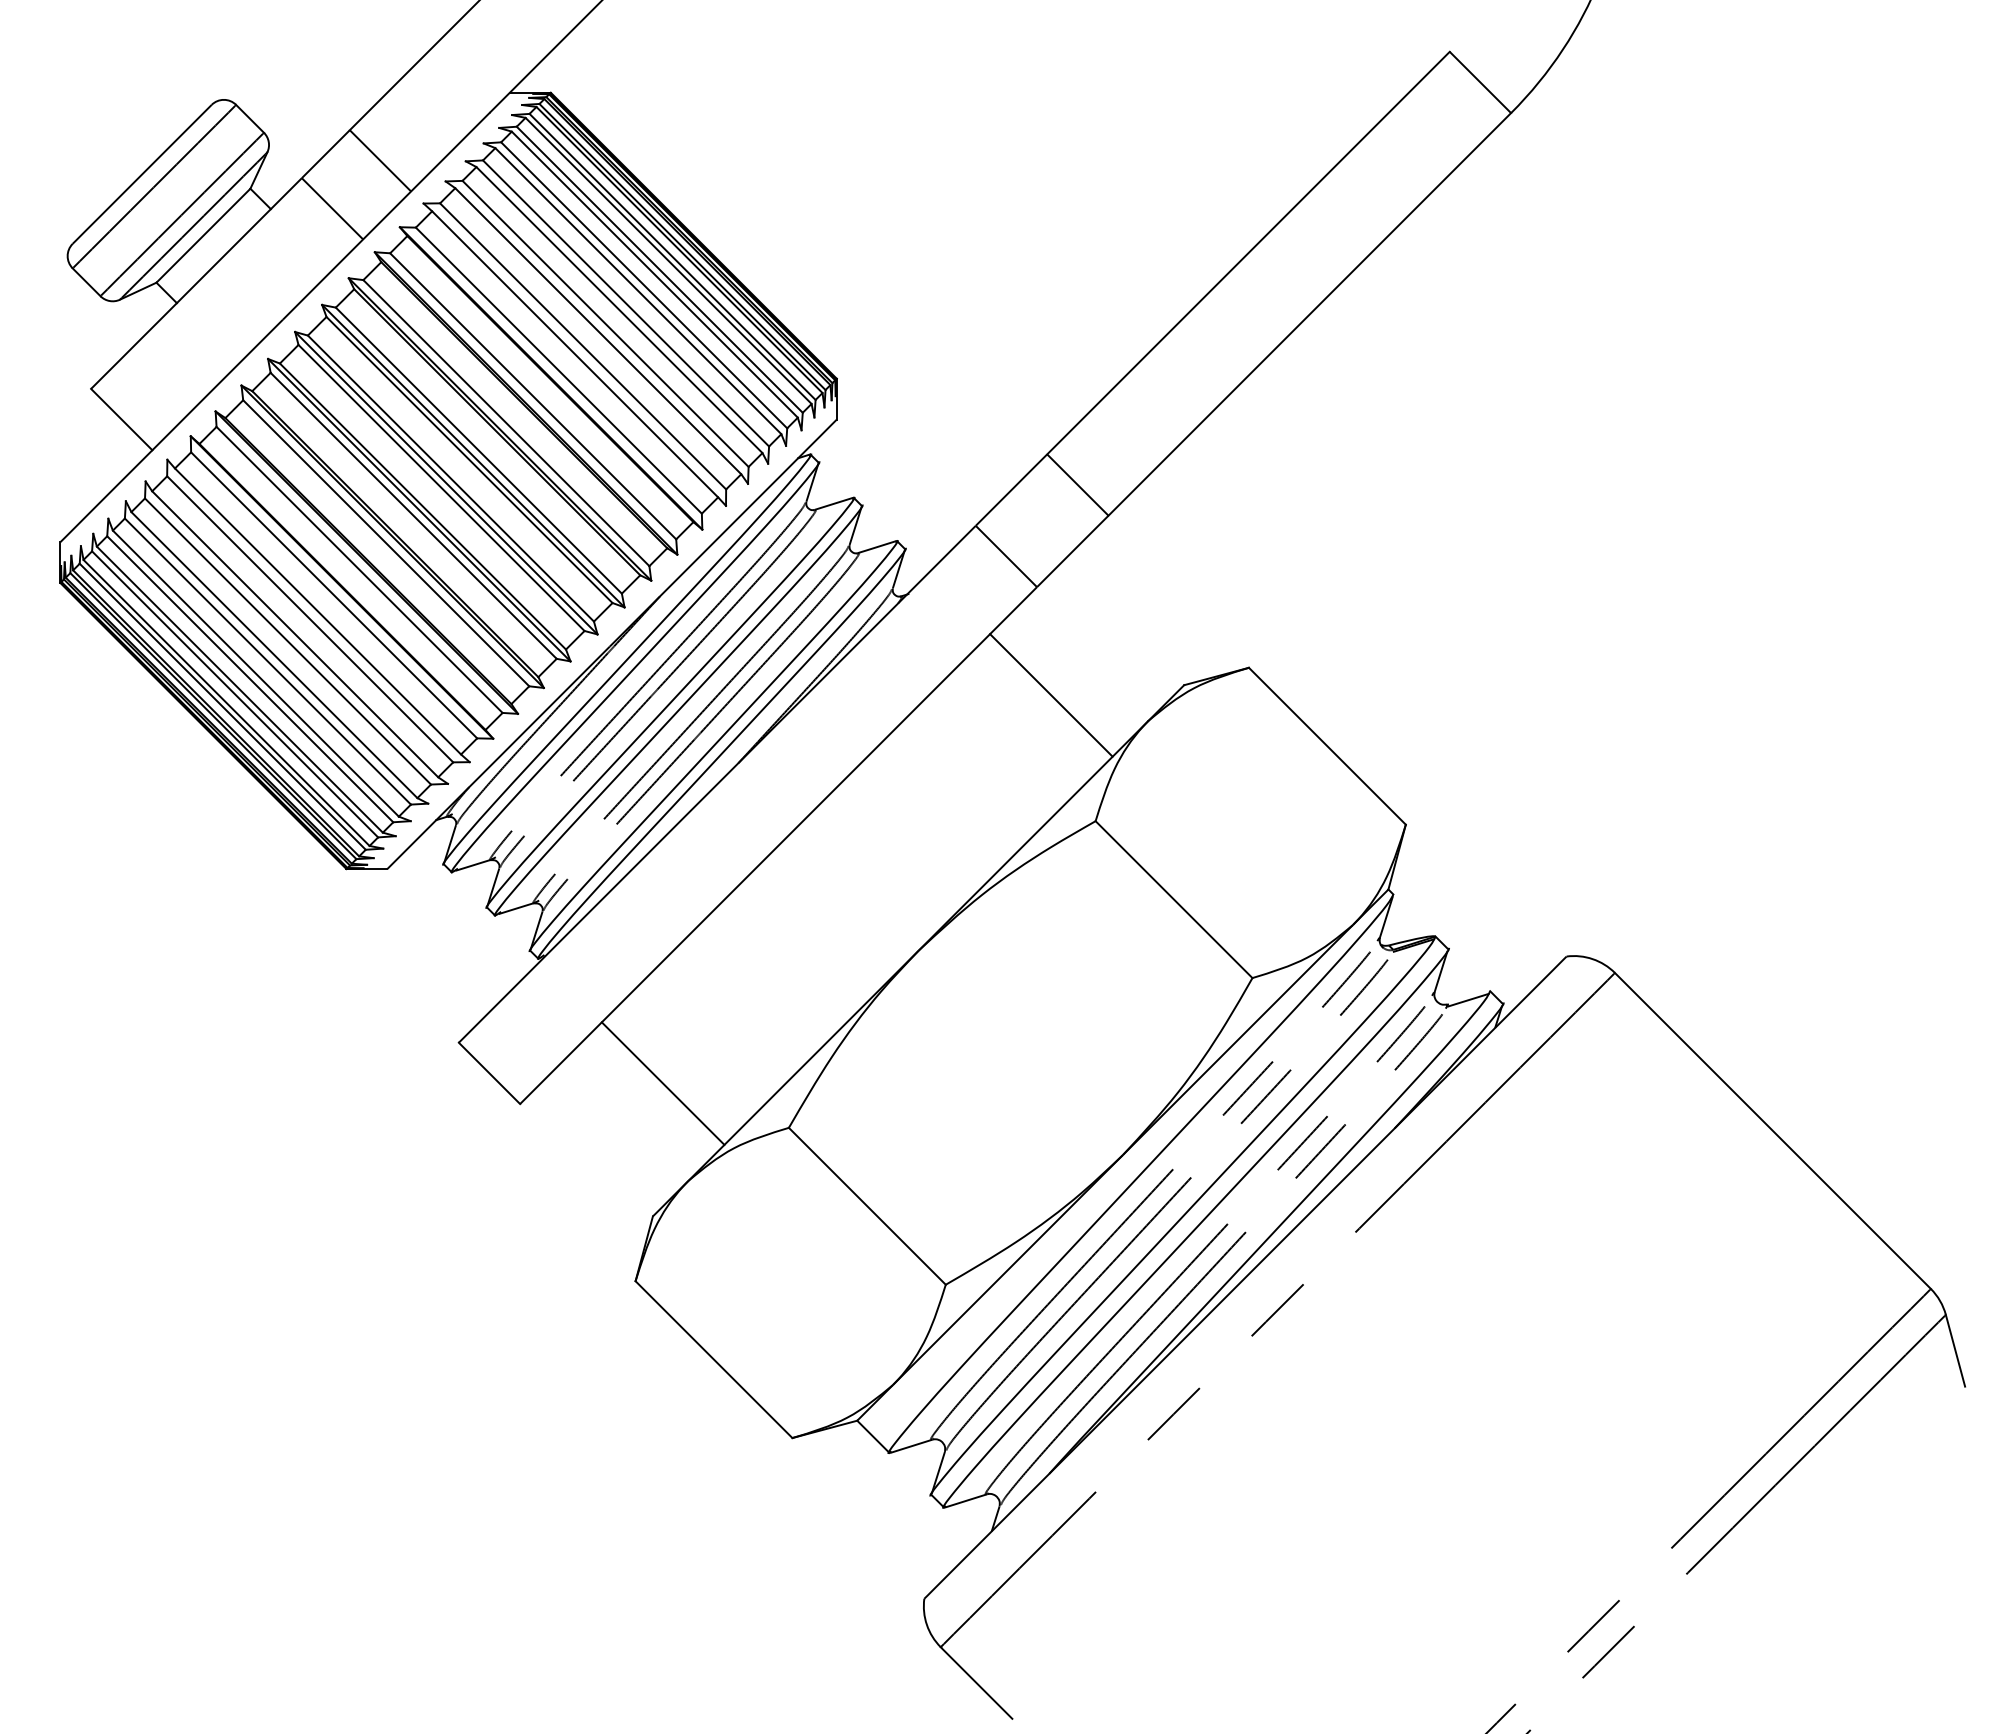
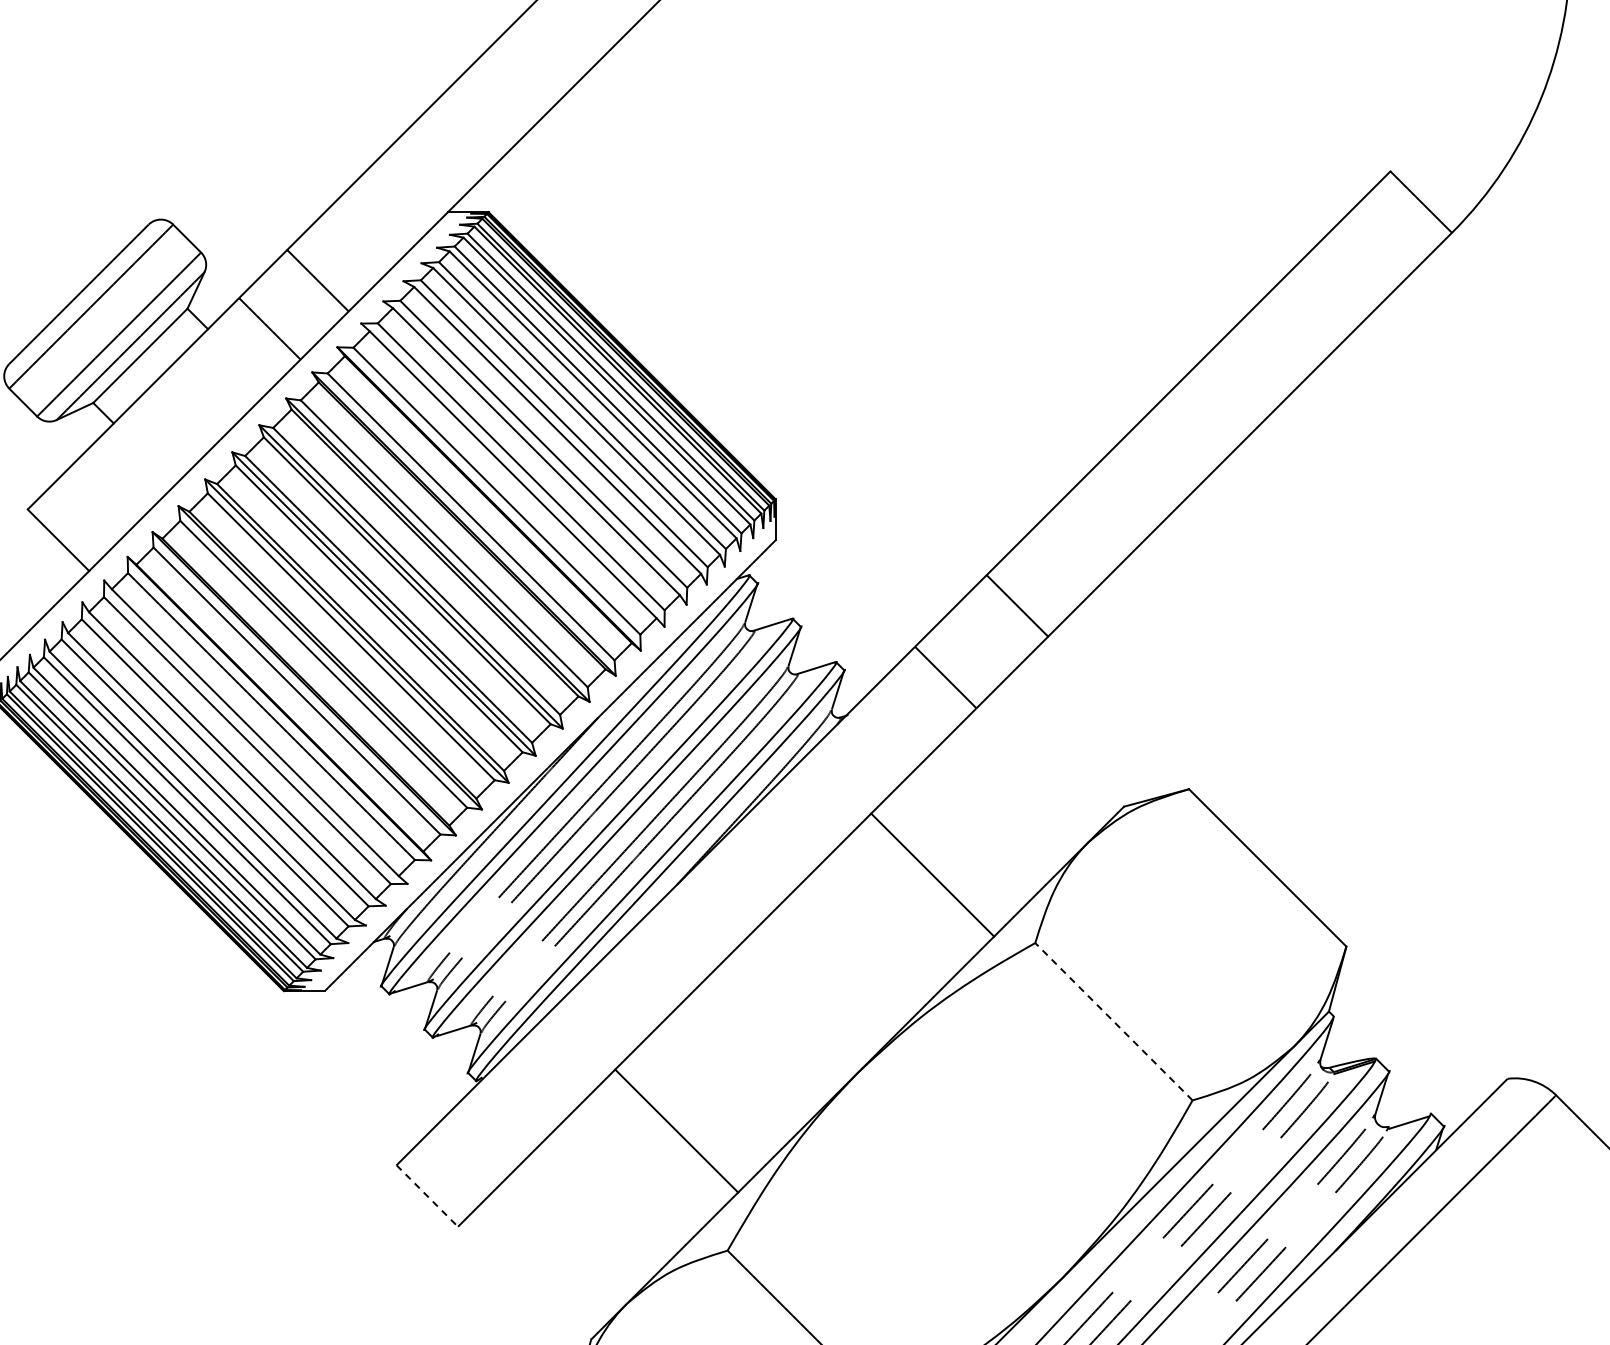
line: (1051, 695) -> (932, 875), moved
line: (1174, 899) -> (1114, 1021), solid -> dashed
line: (489, 1073) -> (427, 1196), solid -> dashed
line: (662, 1083) -> (676, 1130), moved

